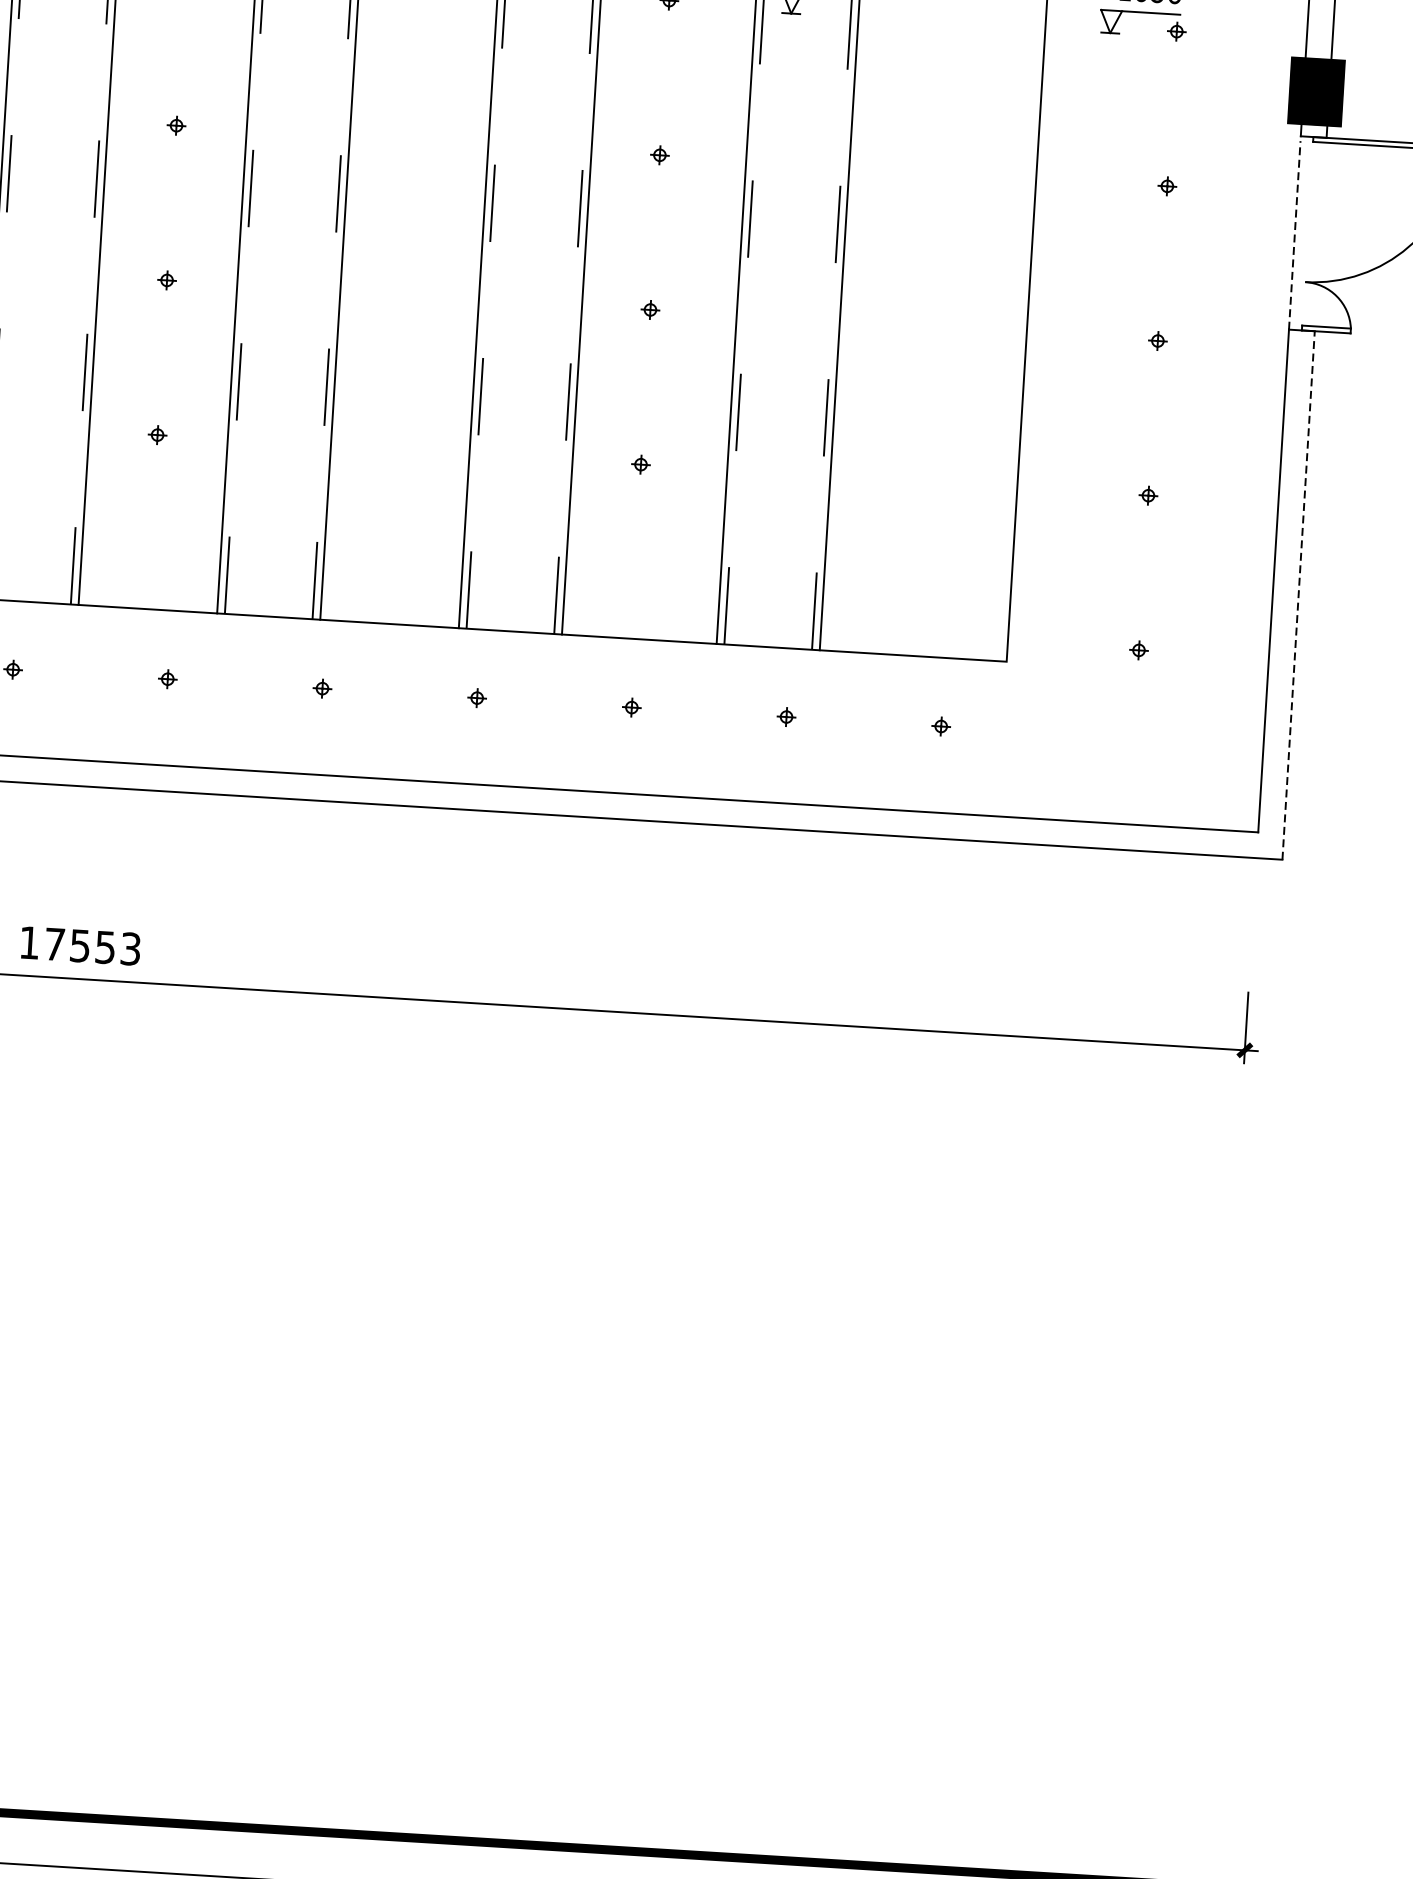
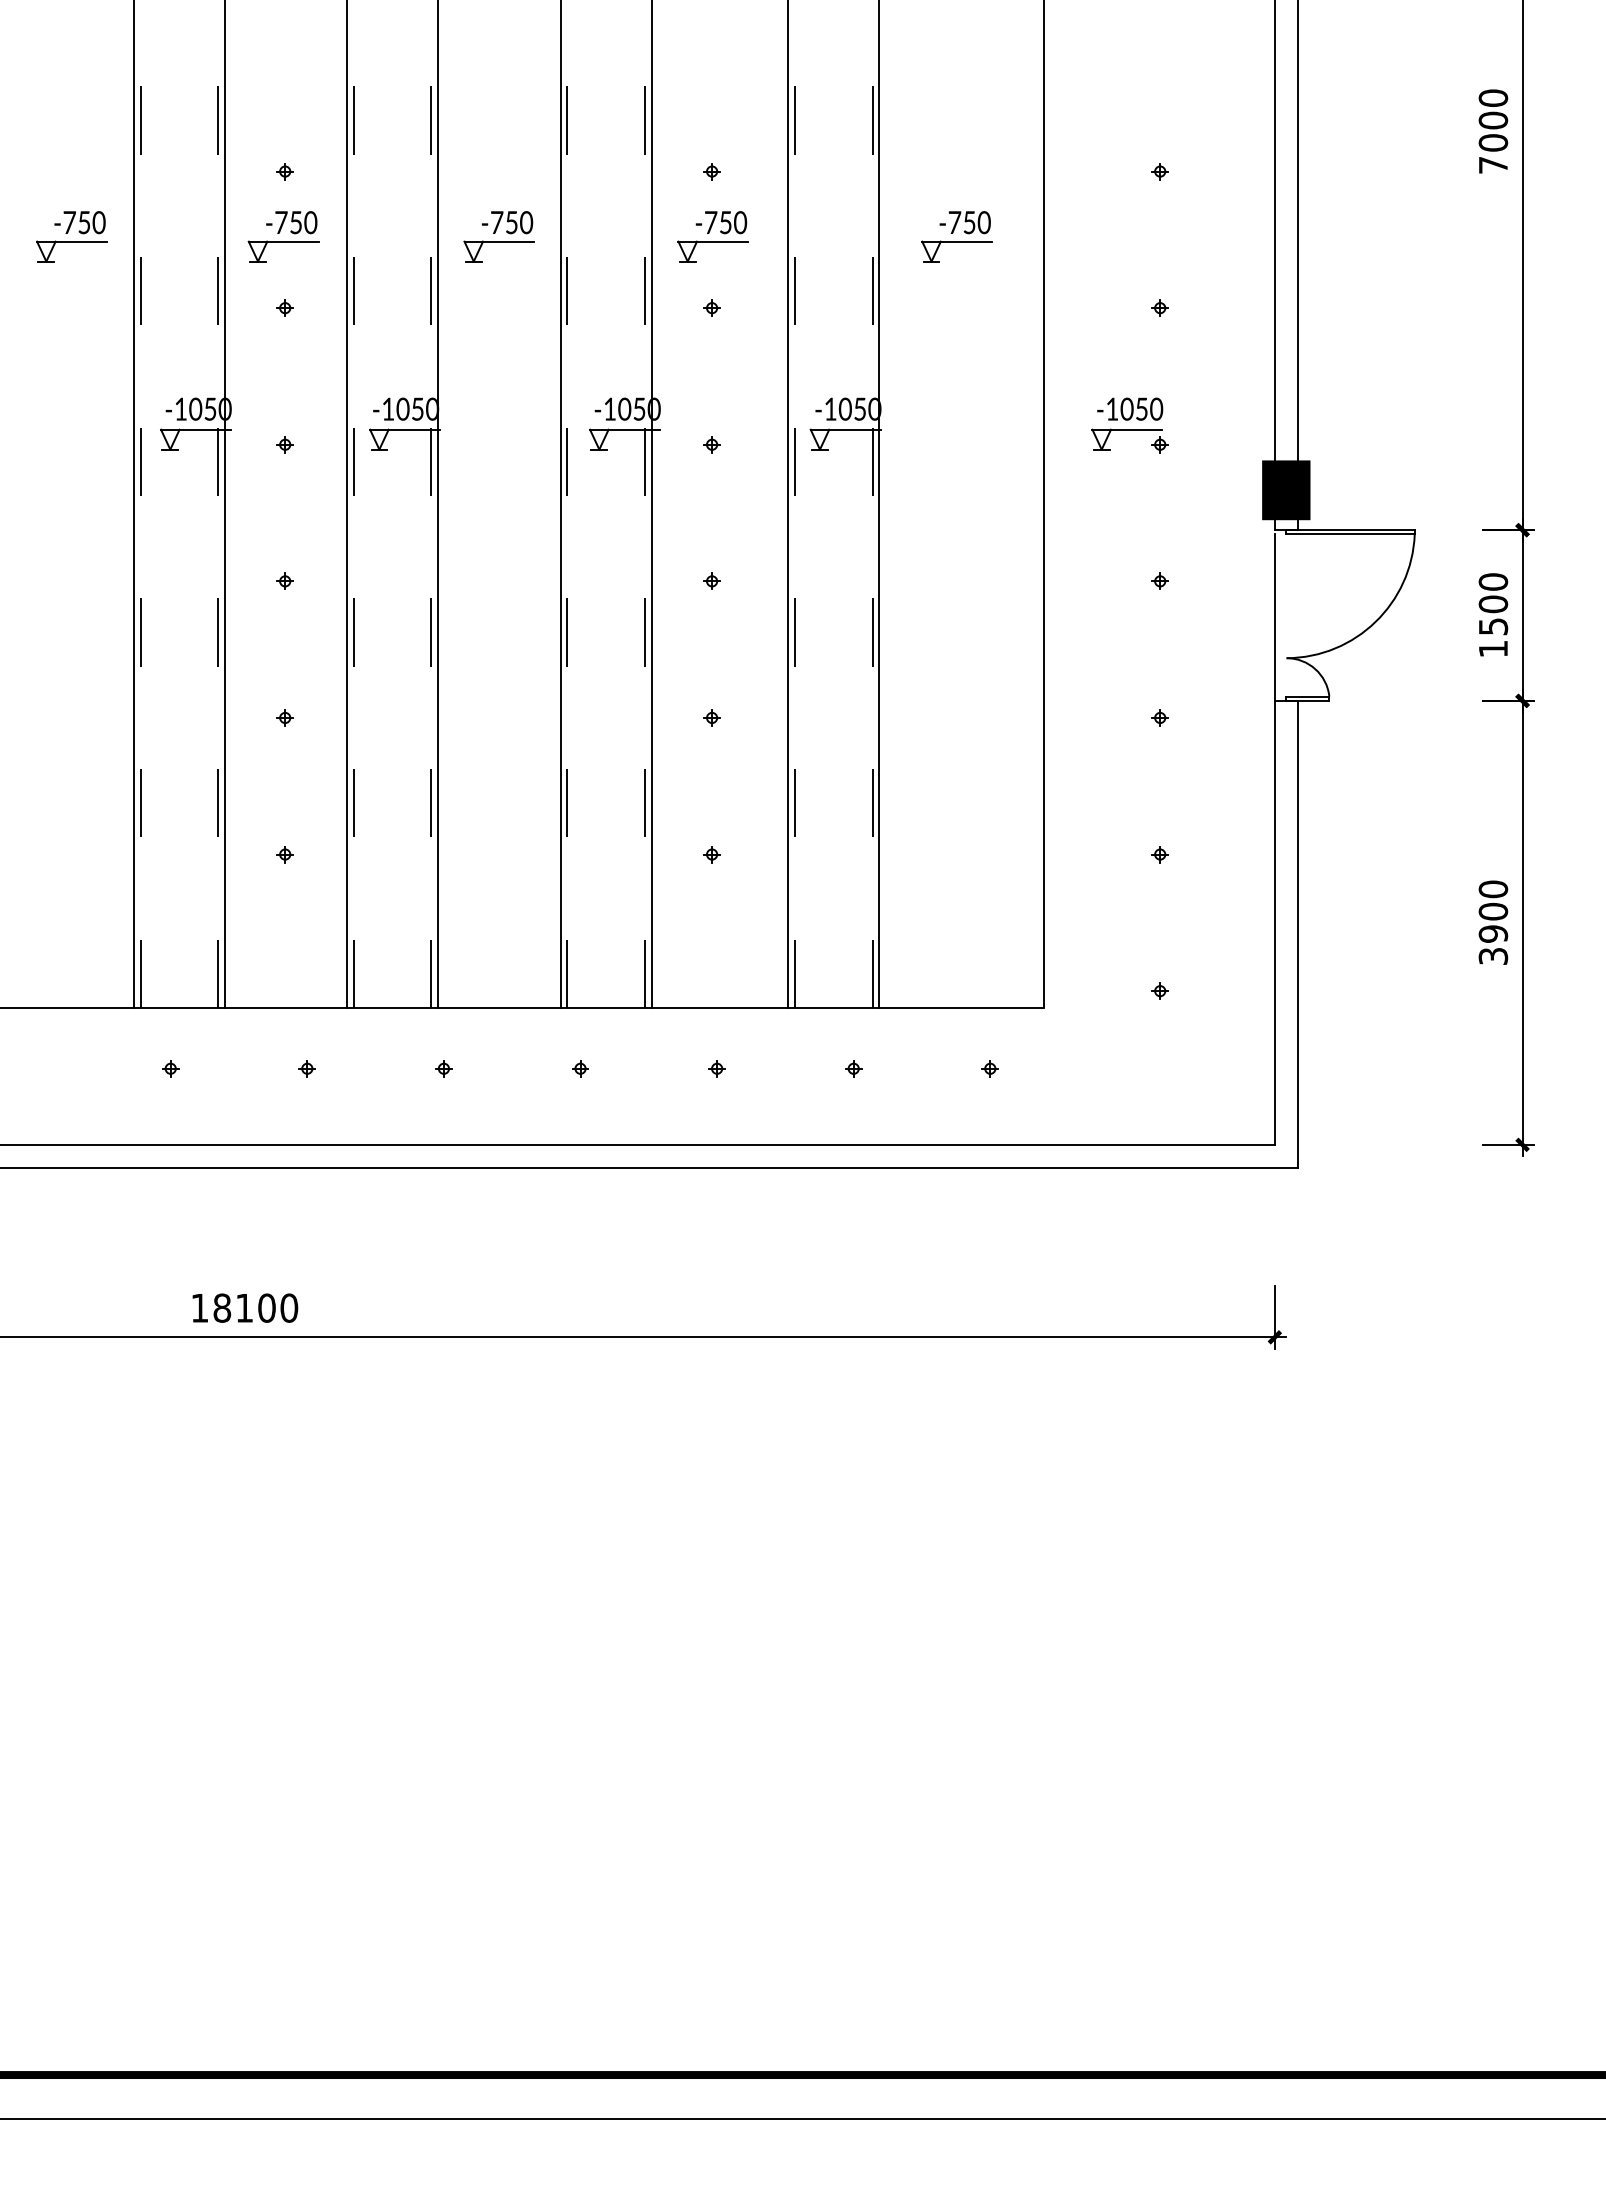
line: (1294, 235) -> (1274, 617), dashed -> solid
line: (1298, 594) -> (1297, 933), dashed -> solid
text: (92, 945) -> (255, 1307), 17553 -> 18100

